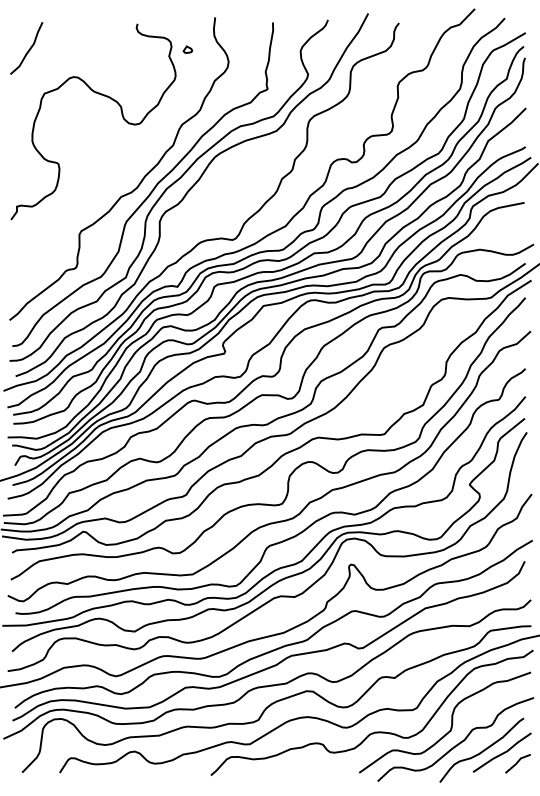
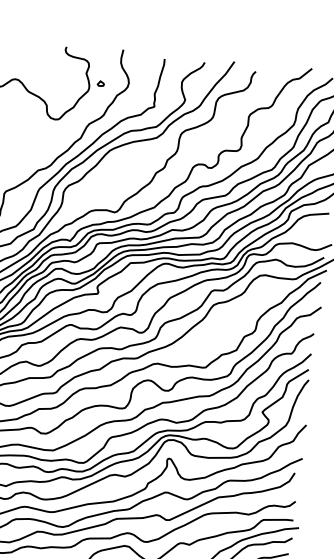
part: (187, 49) -> (100, 83), moved

